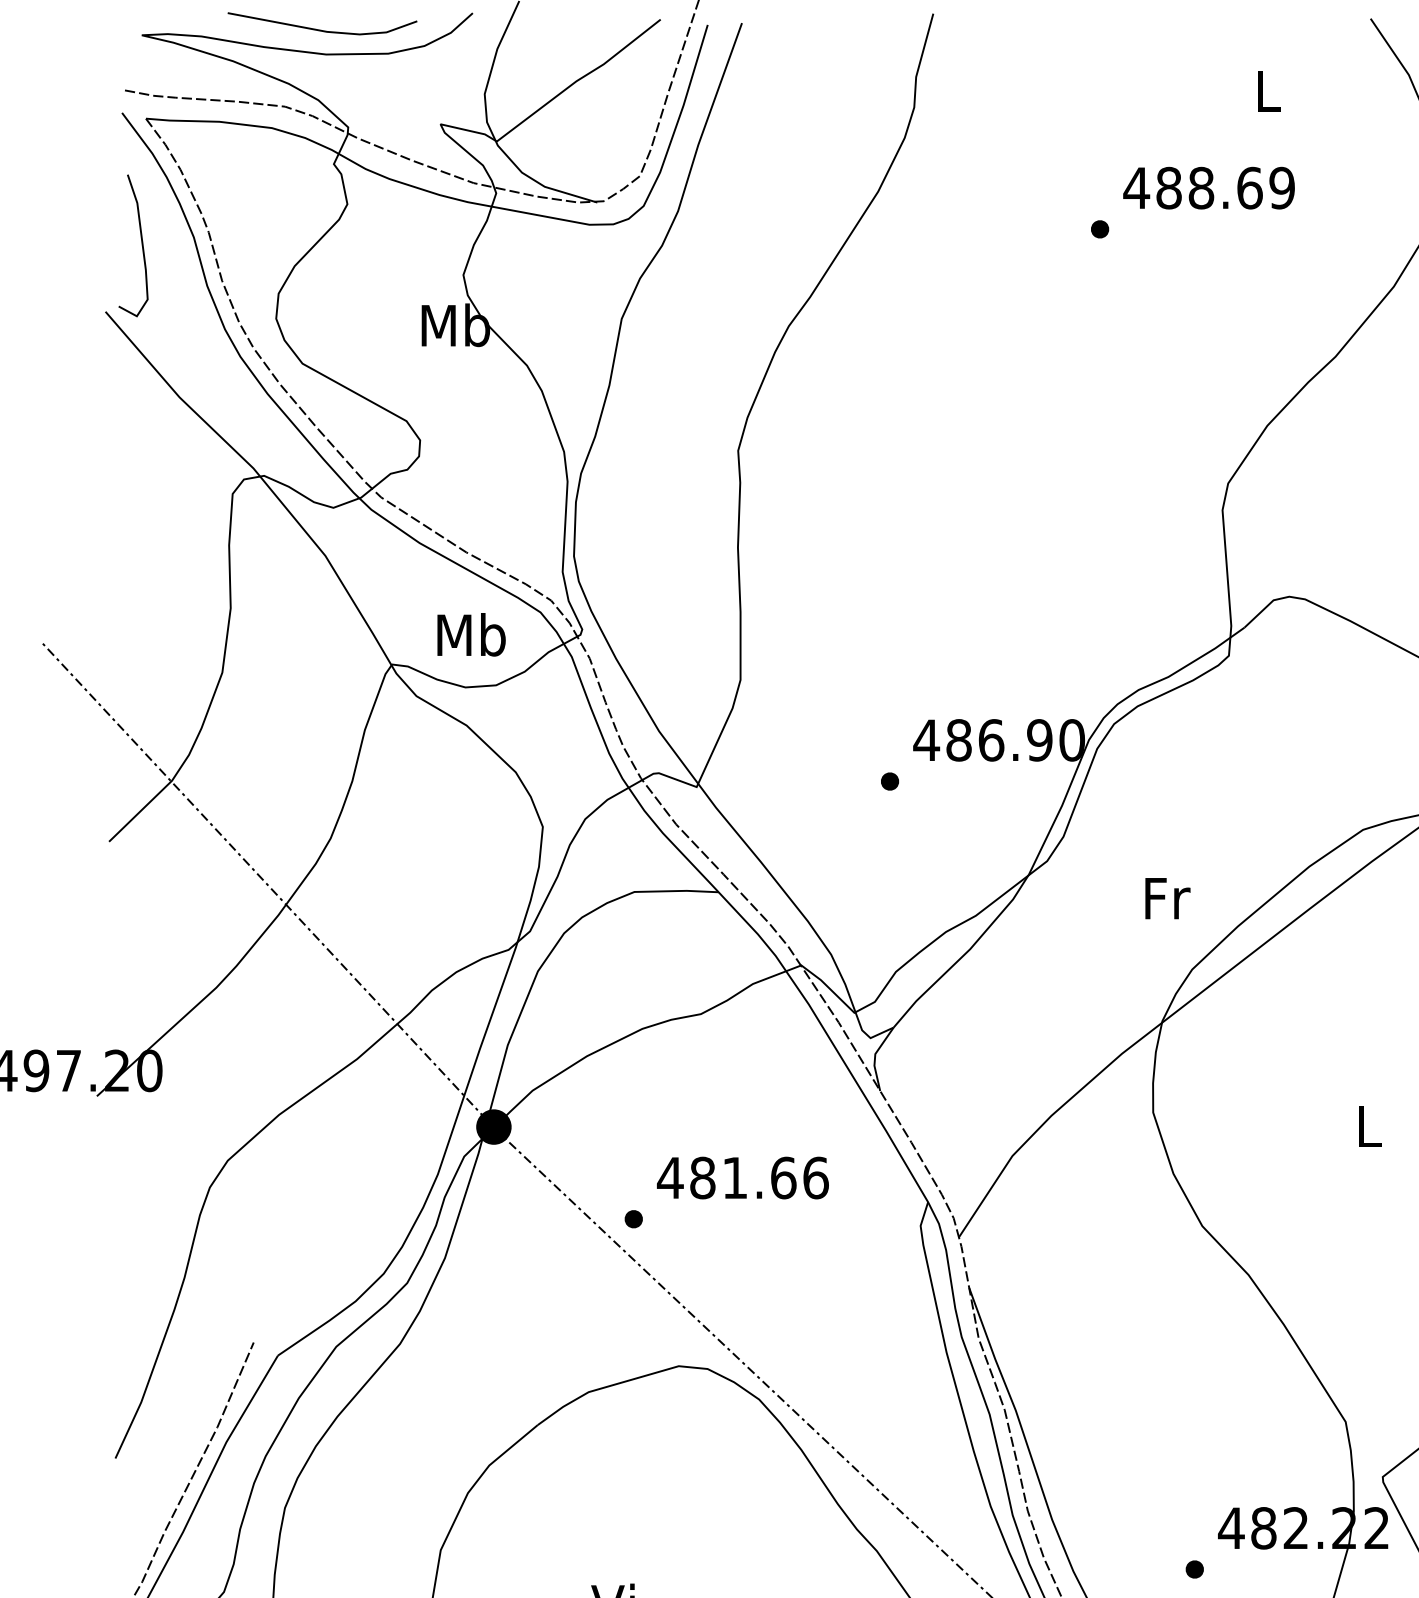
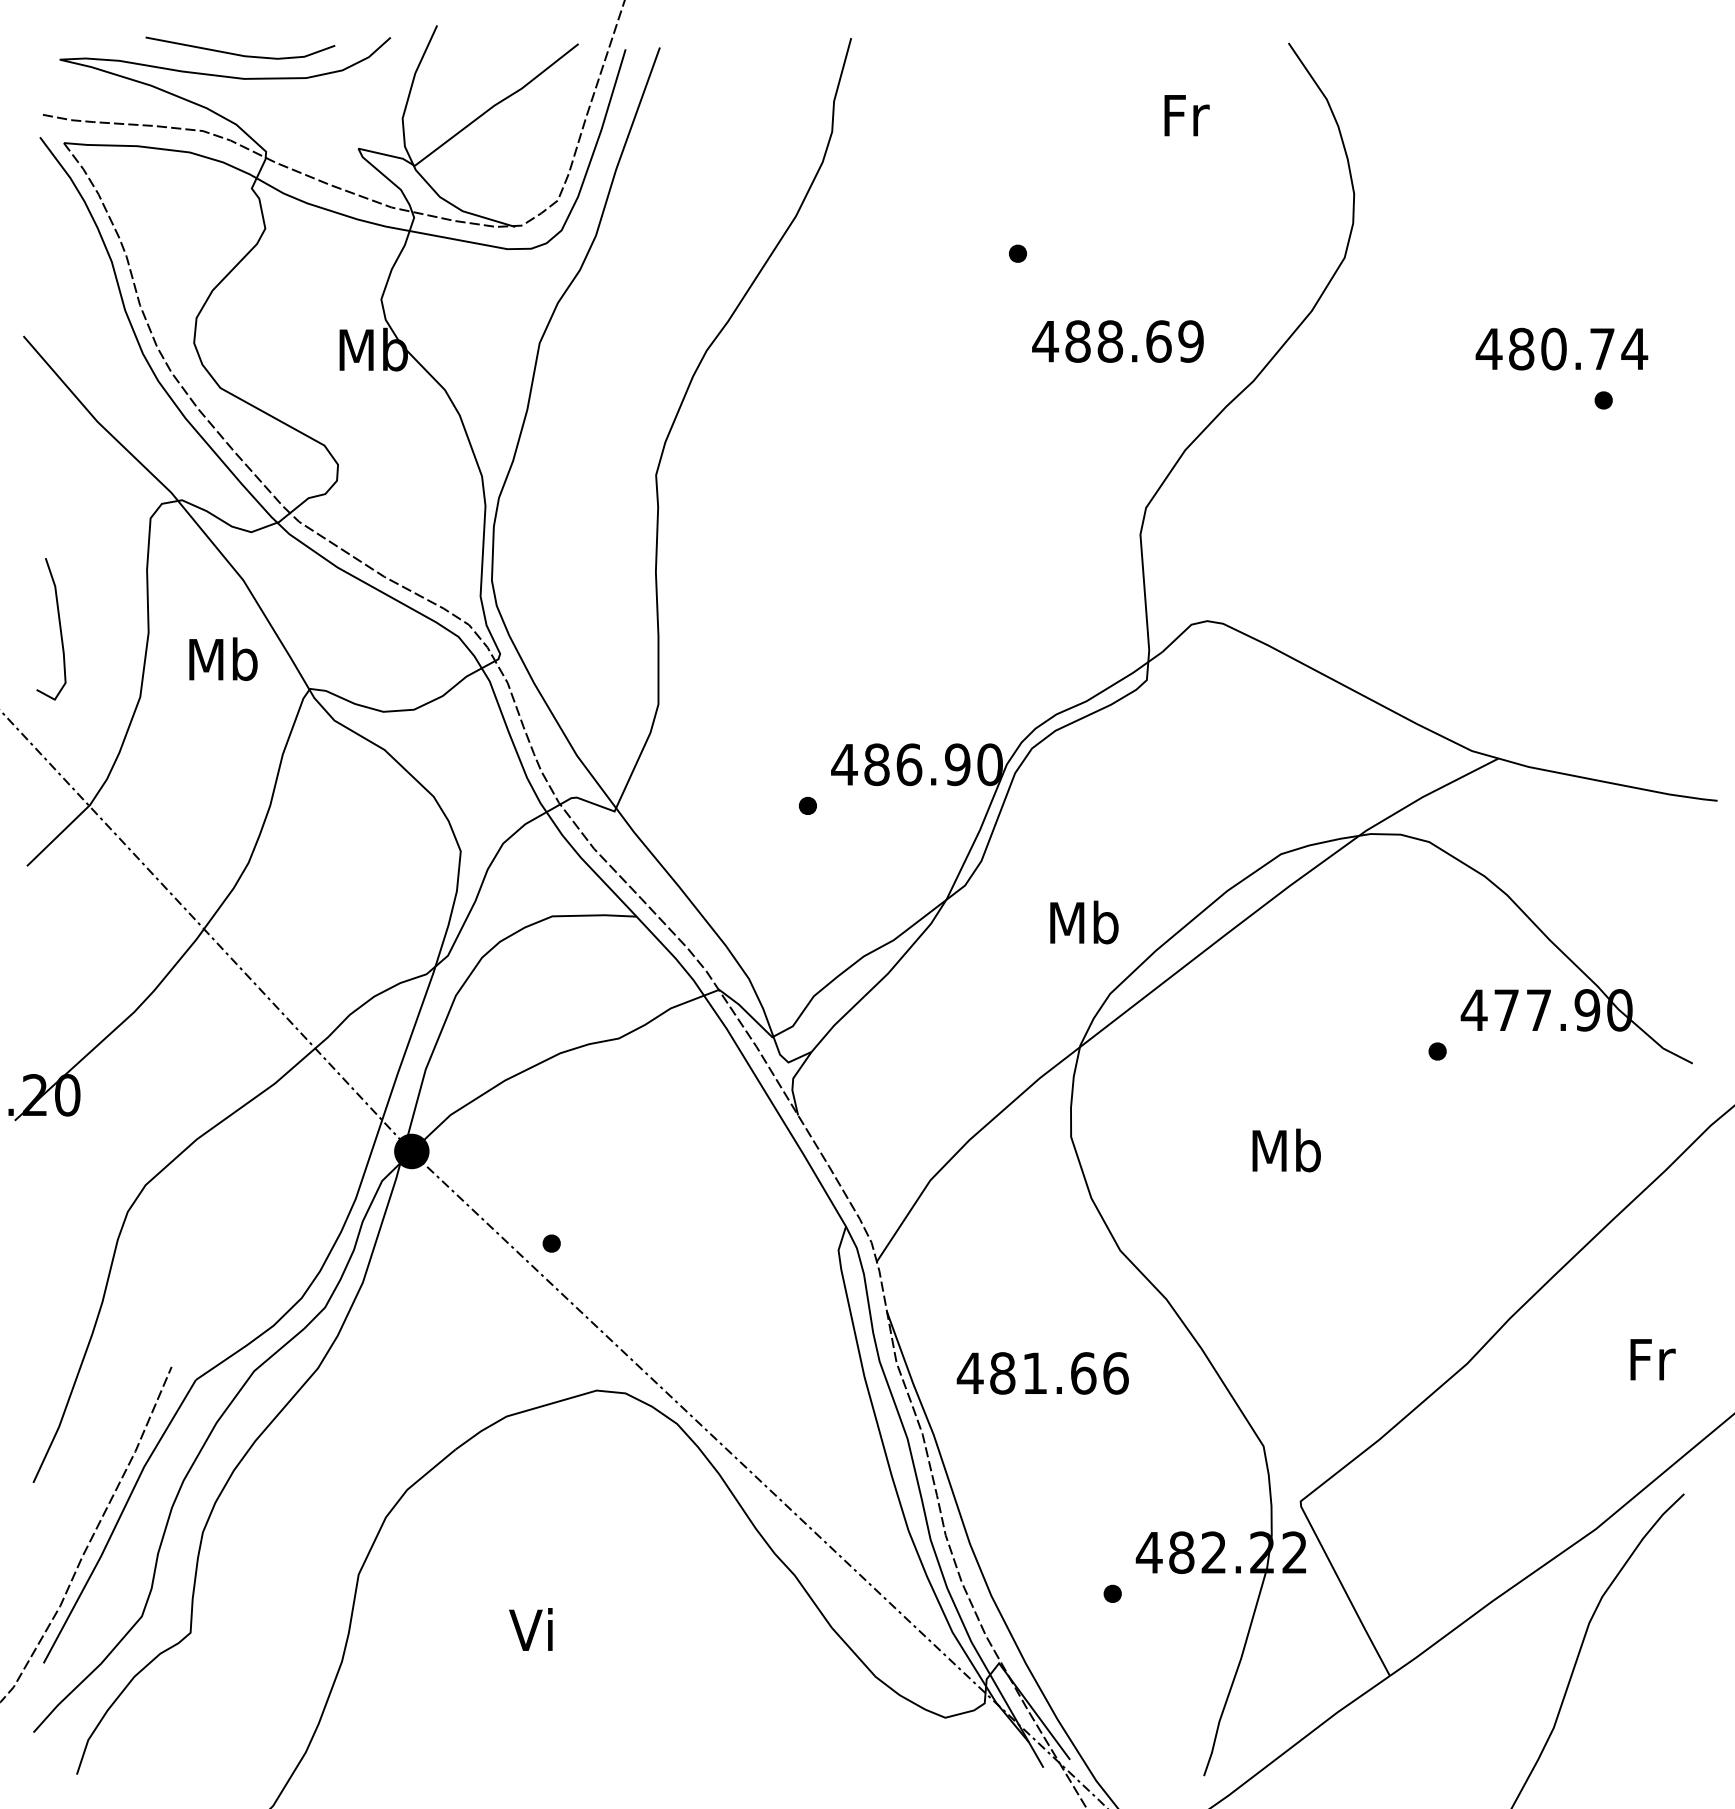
text: (1268, 91) -> (1186, 115), L -> Fr
text: (1208, 188) -> (1117, 341), moved
curve: (141, 246) -> (59, 629), moved
text: (471, 634) -> (223, 658), moved
text: (1166, 898) -> (1084, 922), Fr -> Mb
text: (1368, 1126) -> (1286, 1150), L -> Mb
text: (742, 1178) -> (1042, 1373), moved

